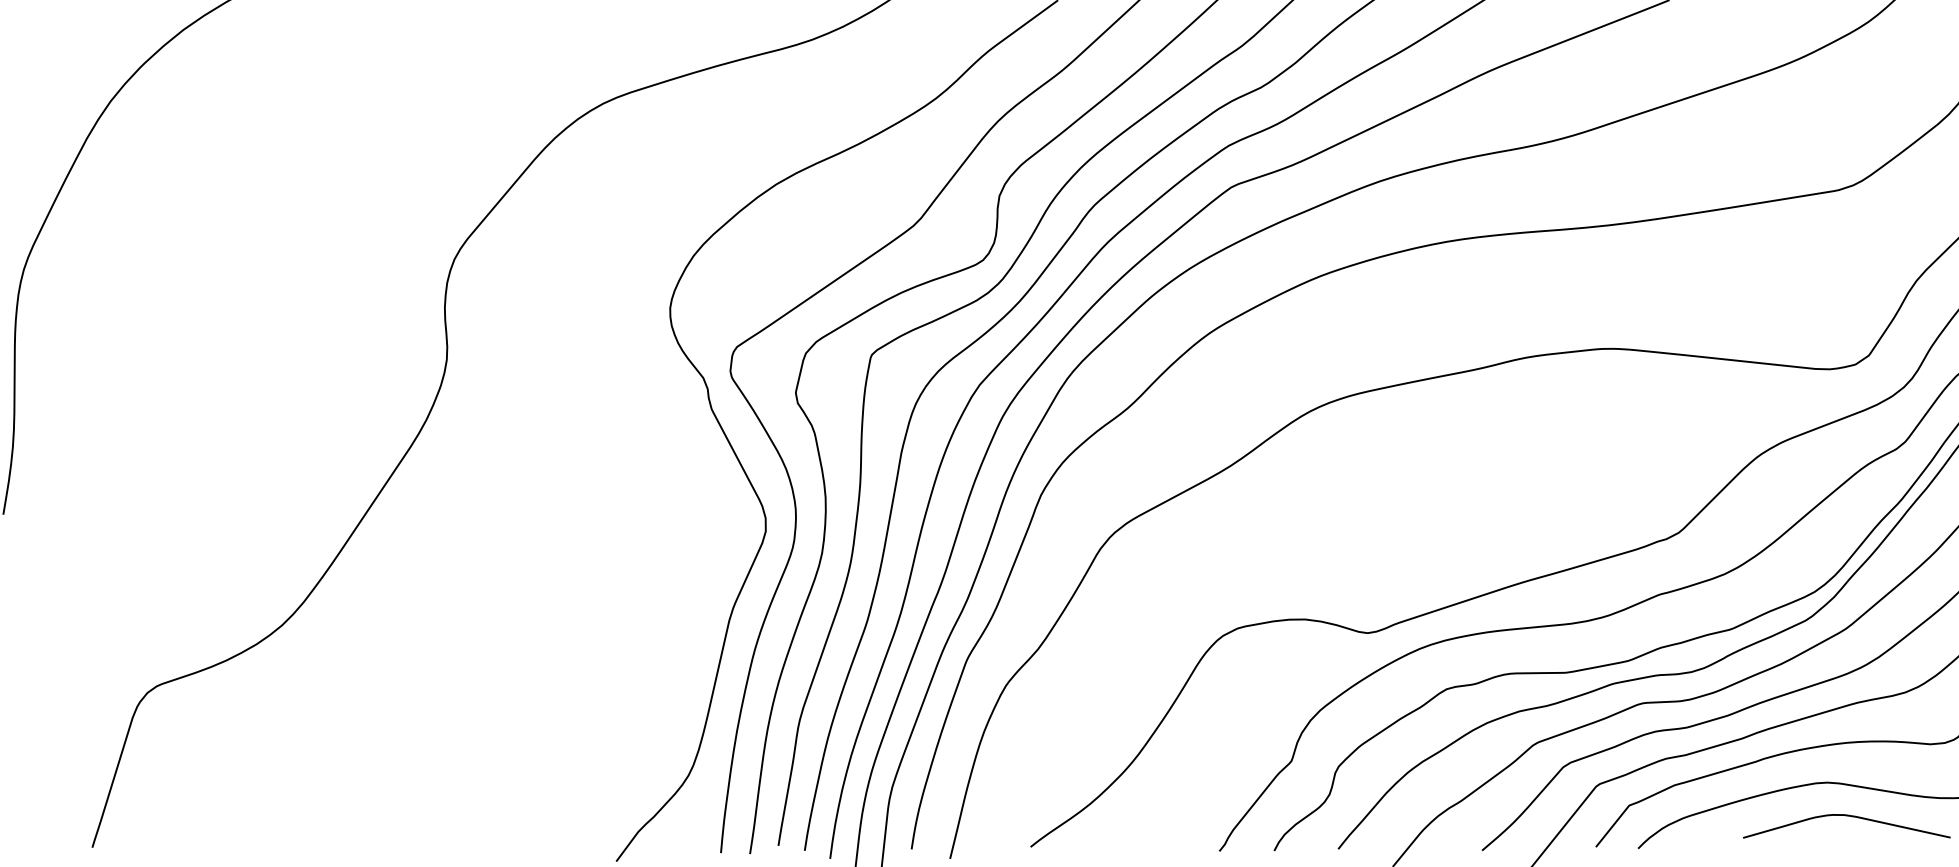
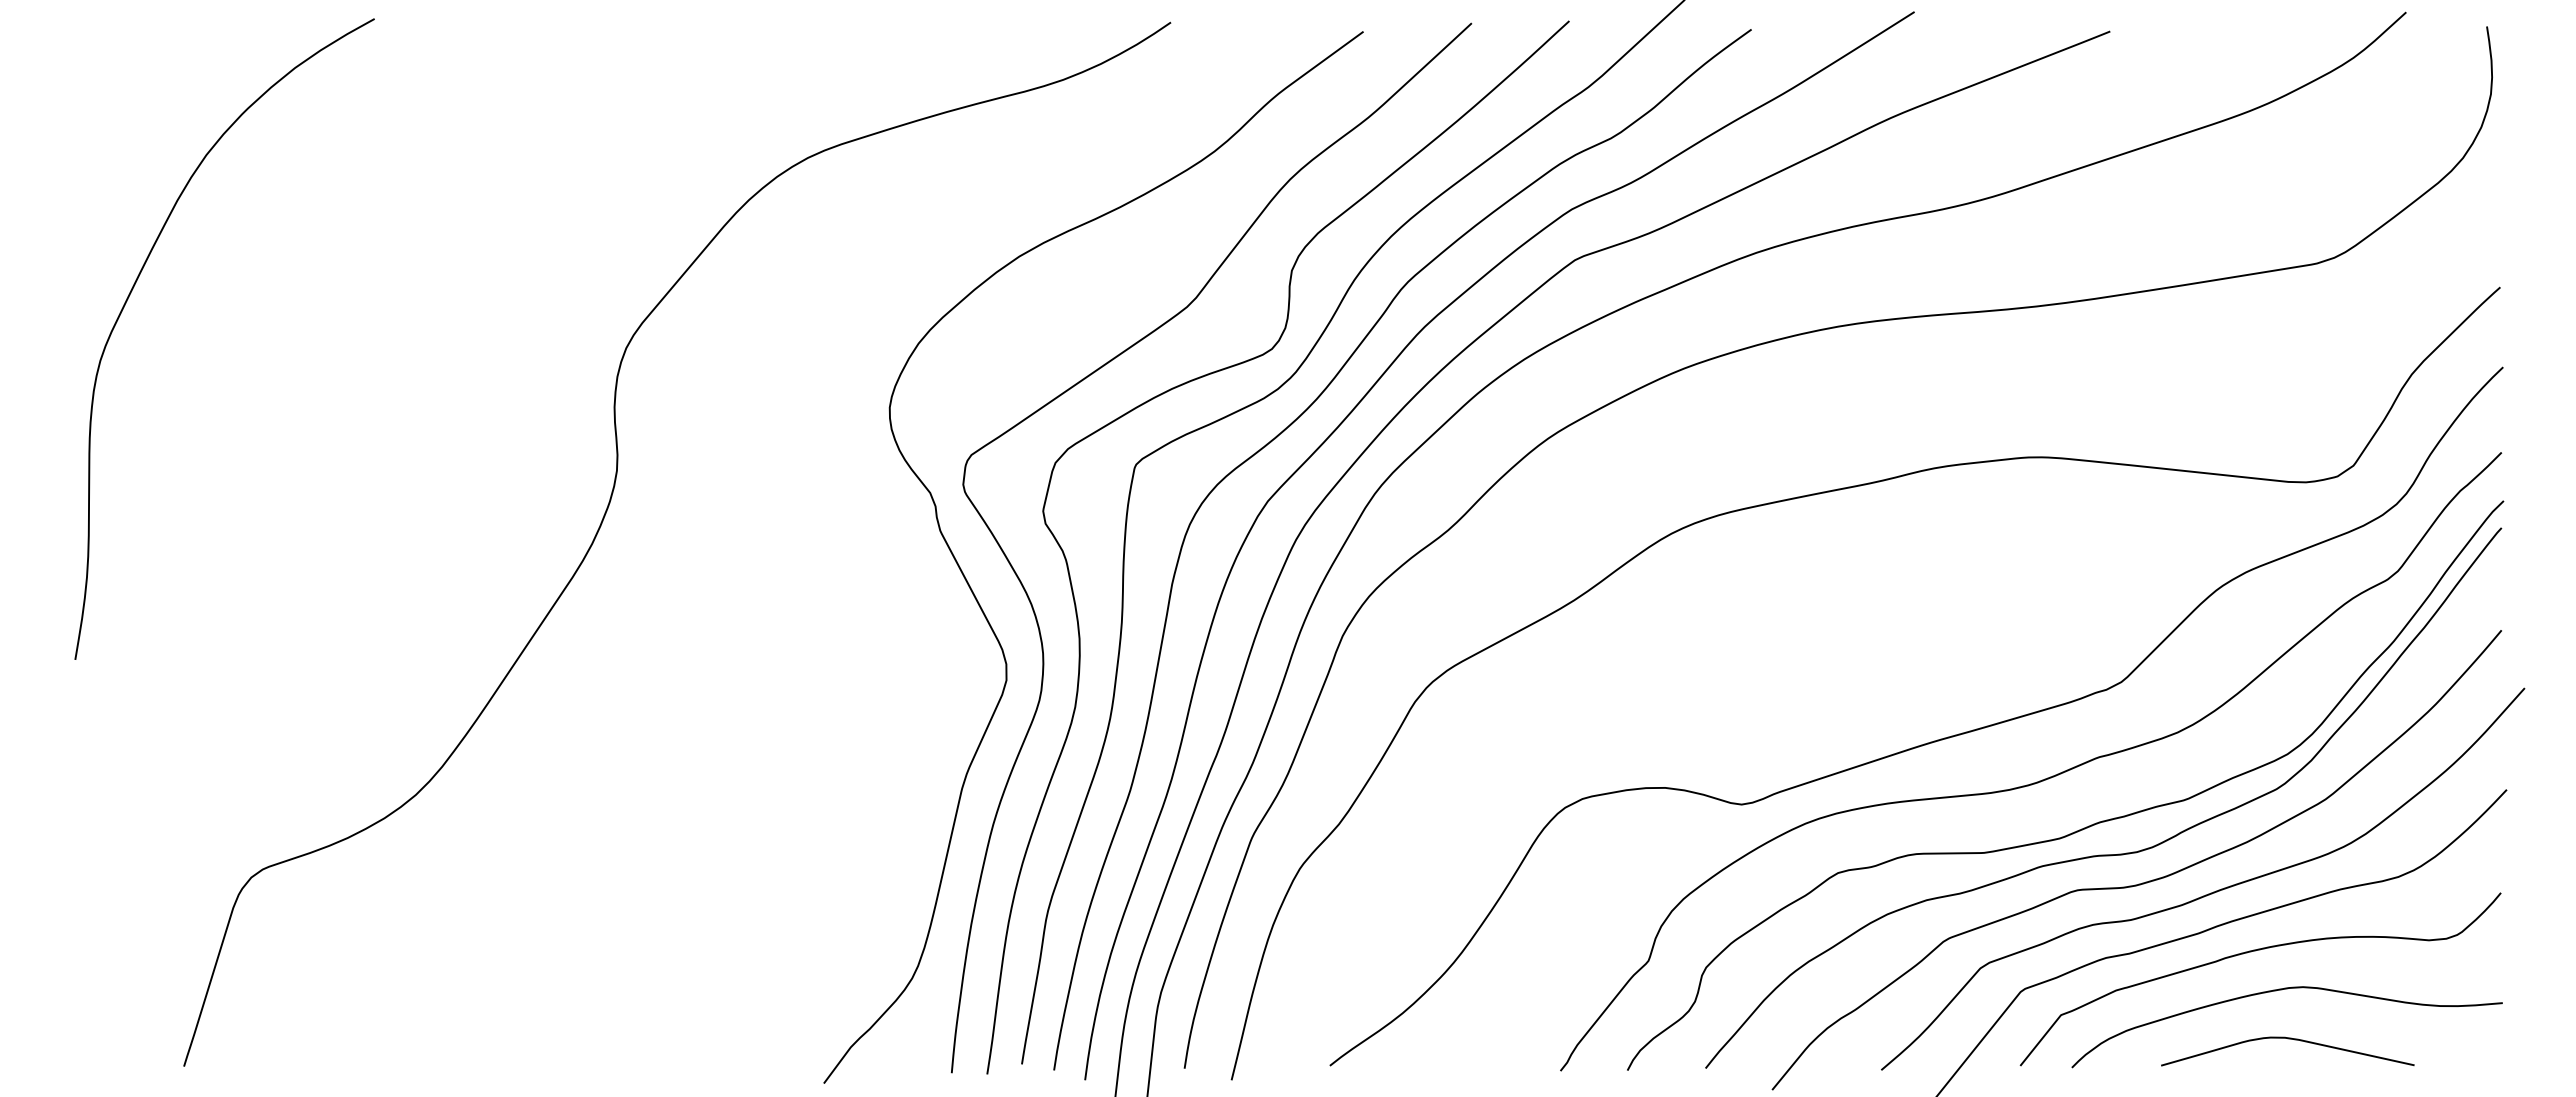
curve: (1847, 816) -> (2288, 1039), moved

